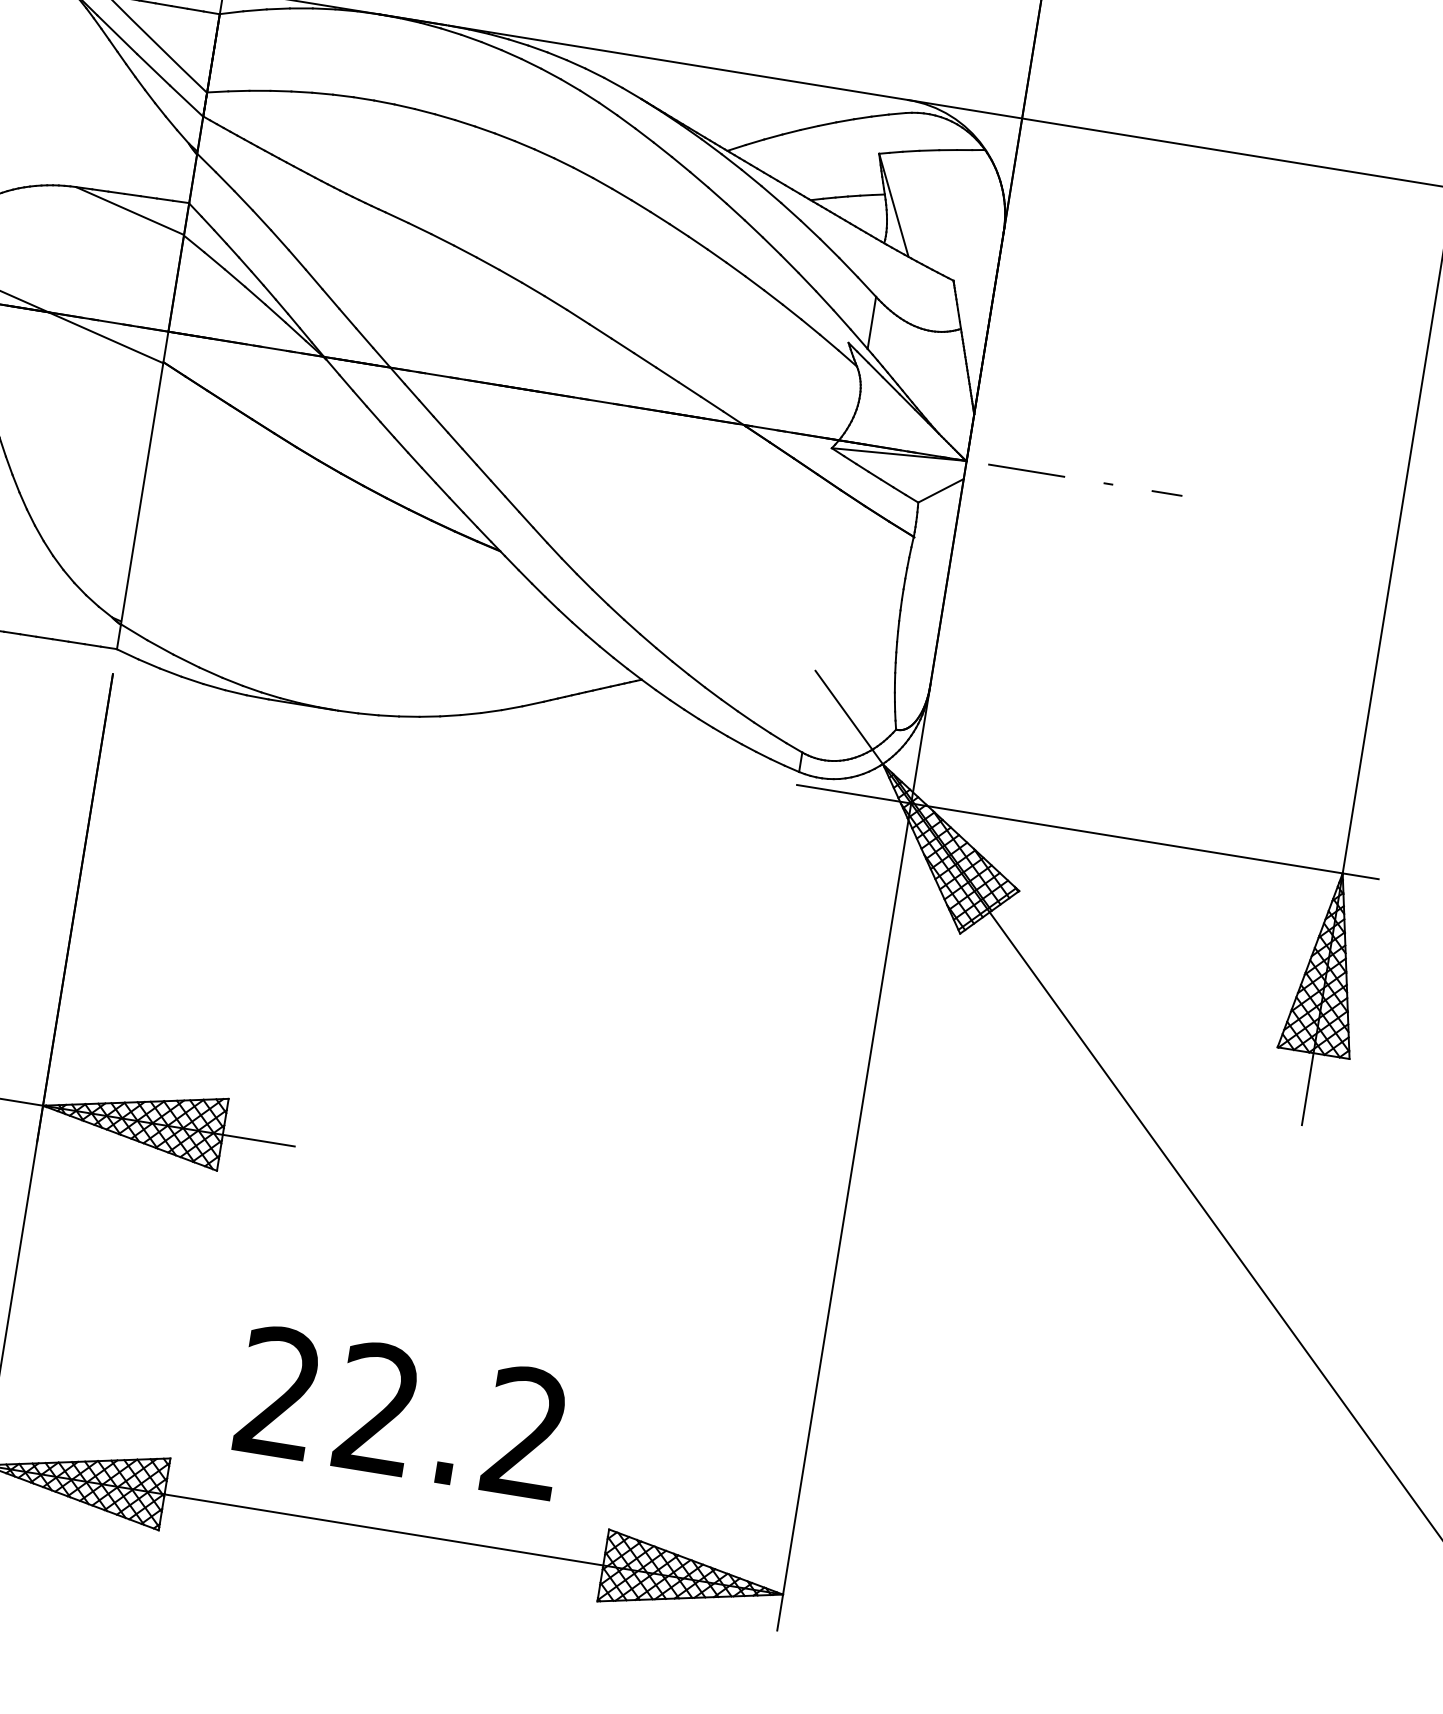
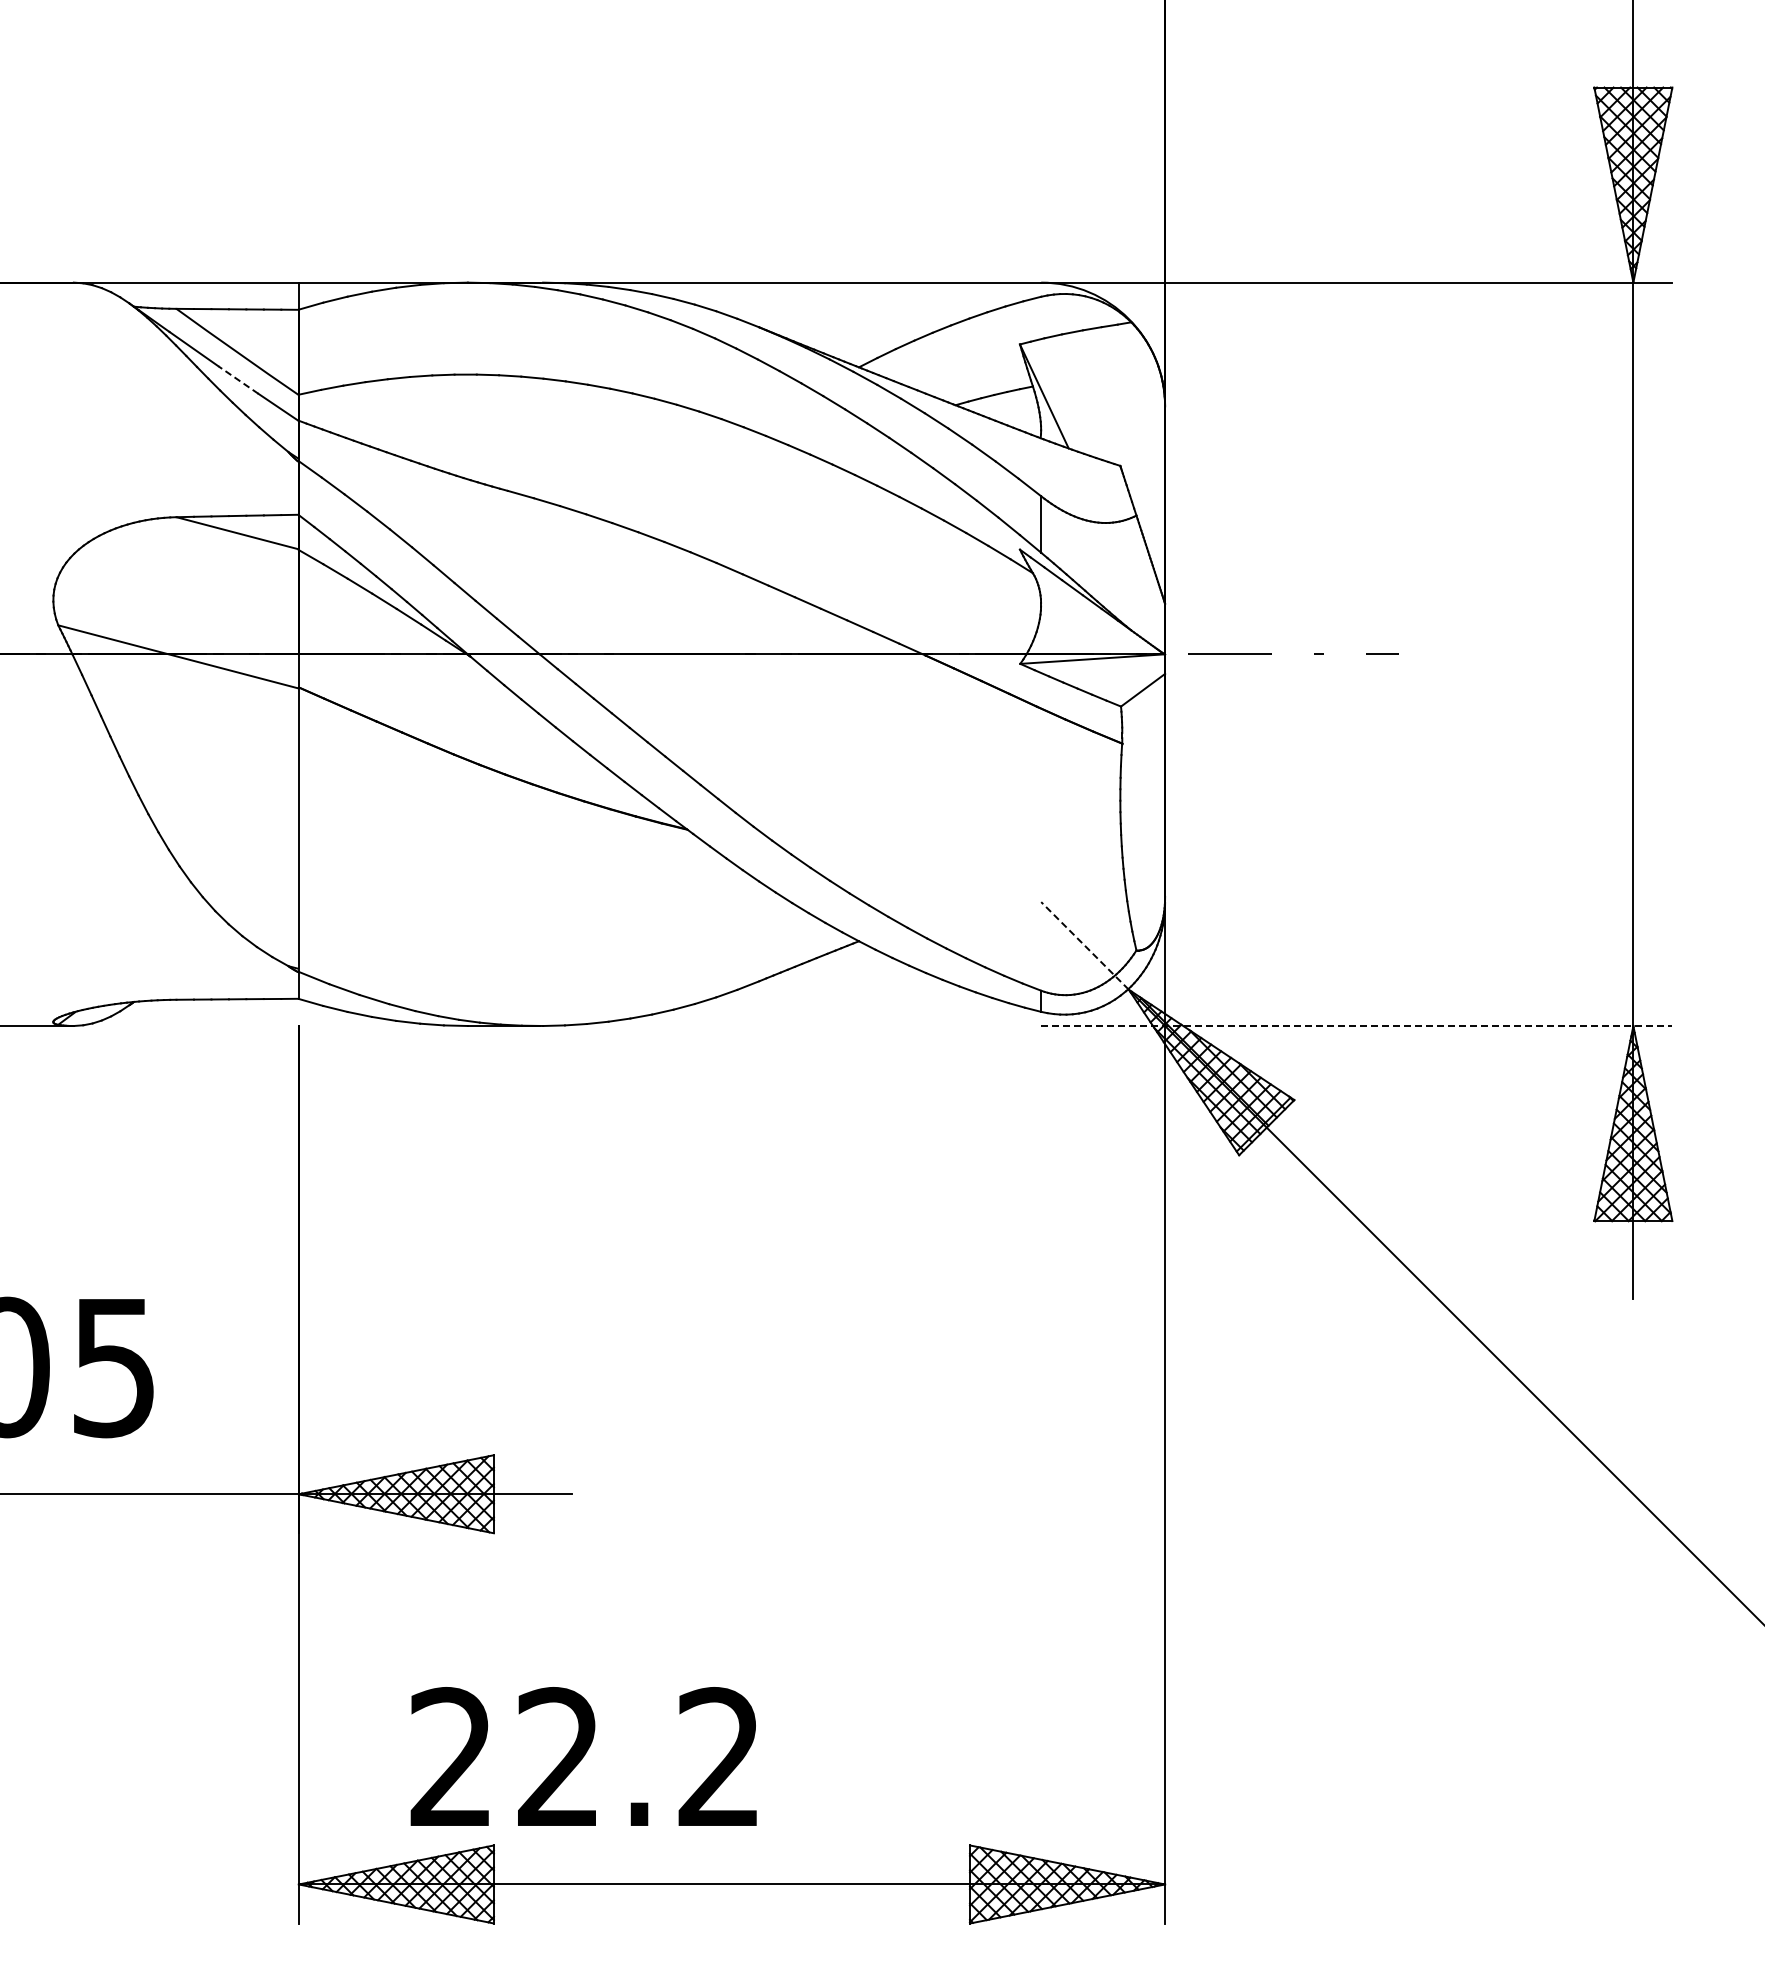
line: (152, 69) -> (237, 379), solid -> dashed
line: (849, 717) -> (1085, 945), solid -> dashed
line: (1087, 832) -> (1356, 1026), solid -> dashed
text: (400, 1411) -> (583, 1756), moved

